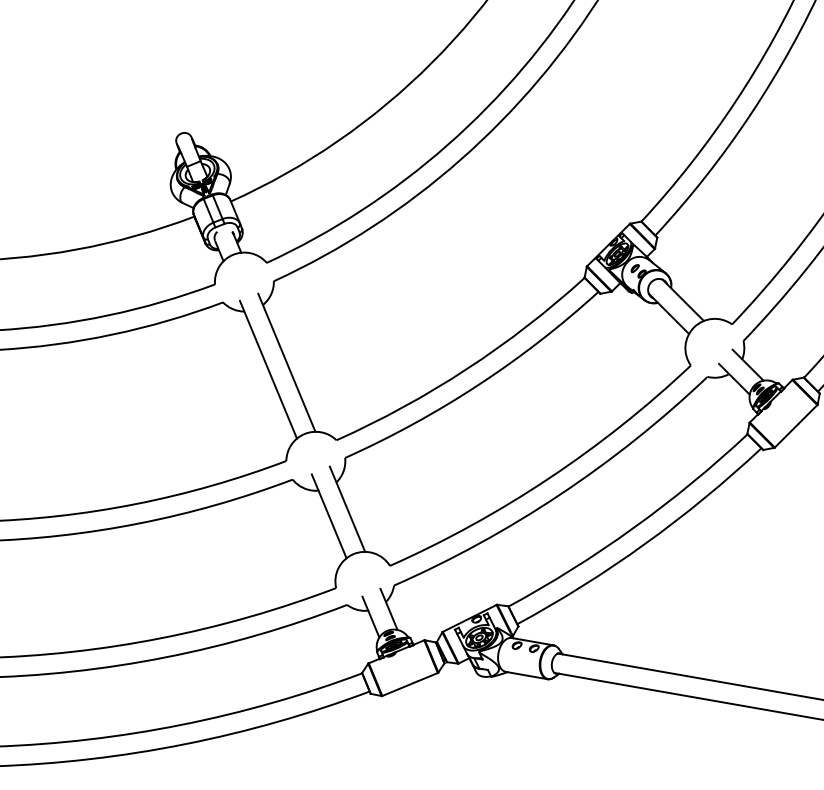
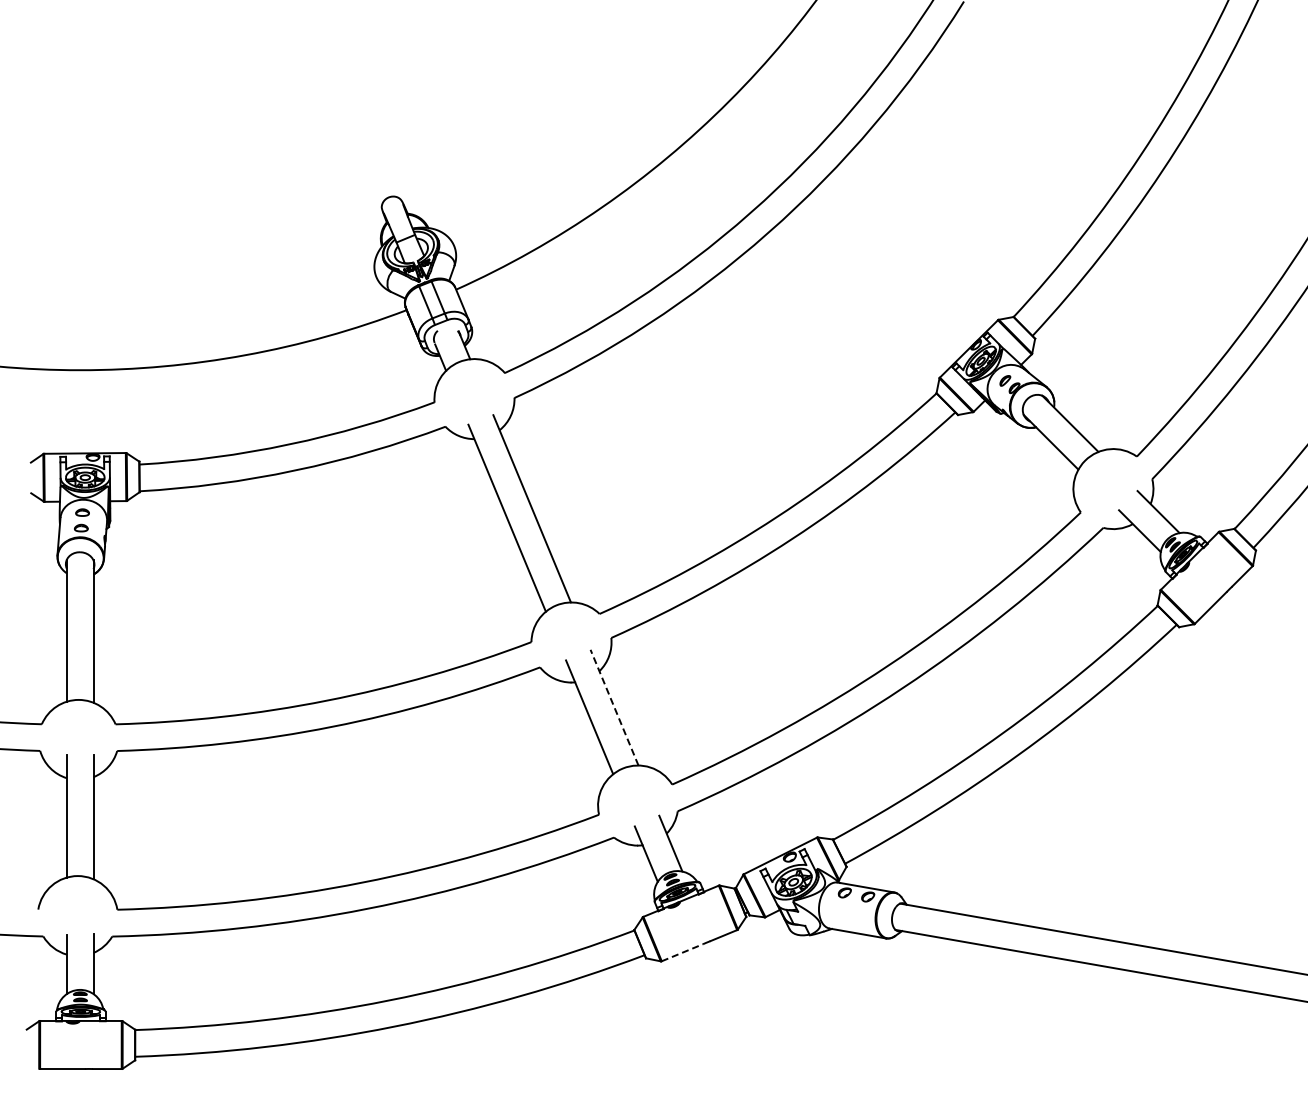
line: (347, 509) -> (614, 707), solid -> dashed
line: (397, 689) -> (682, 952), solid -> dashed

